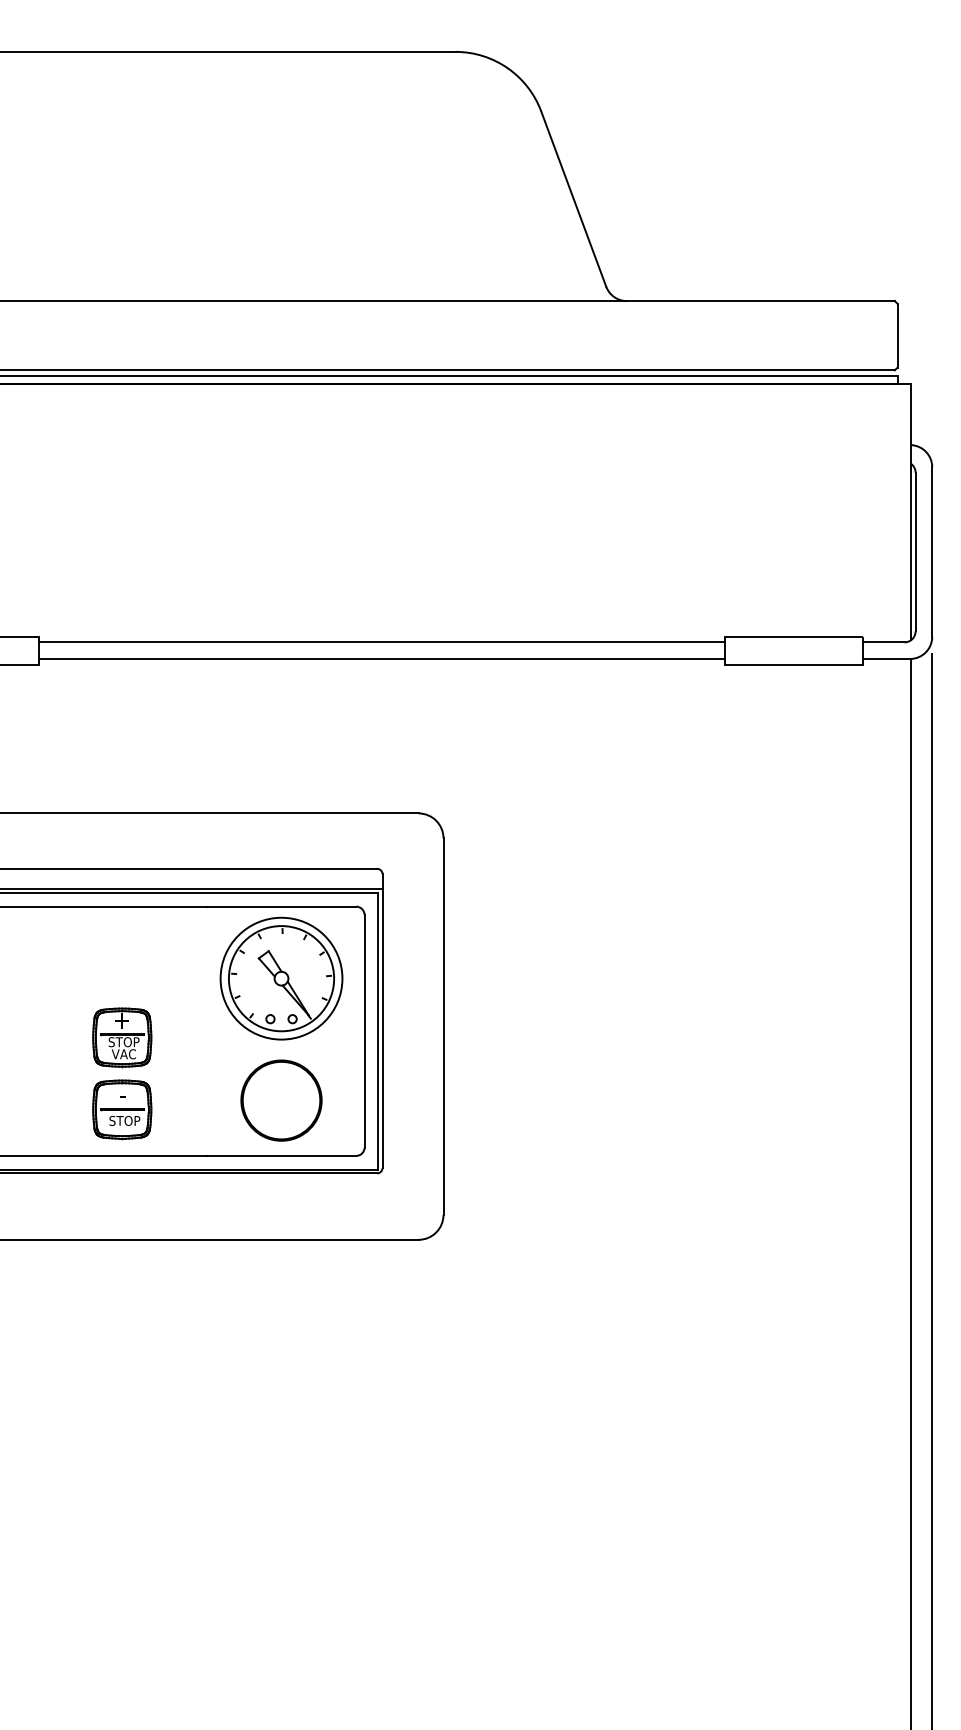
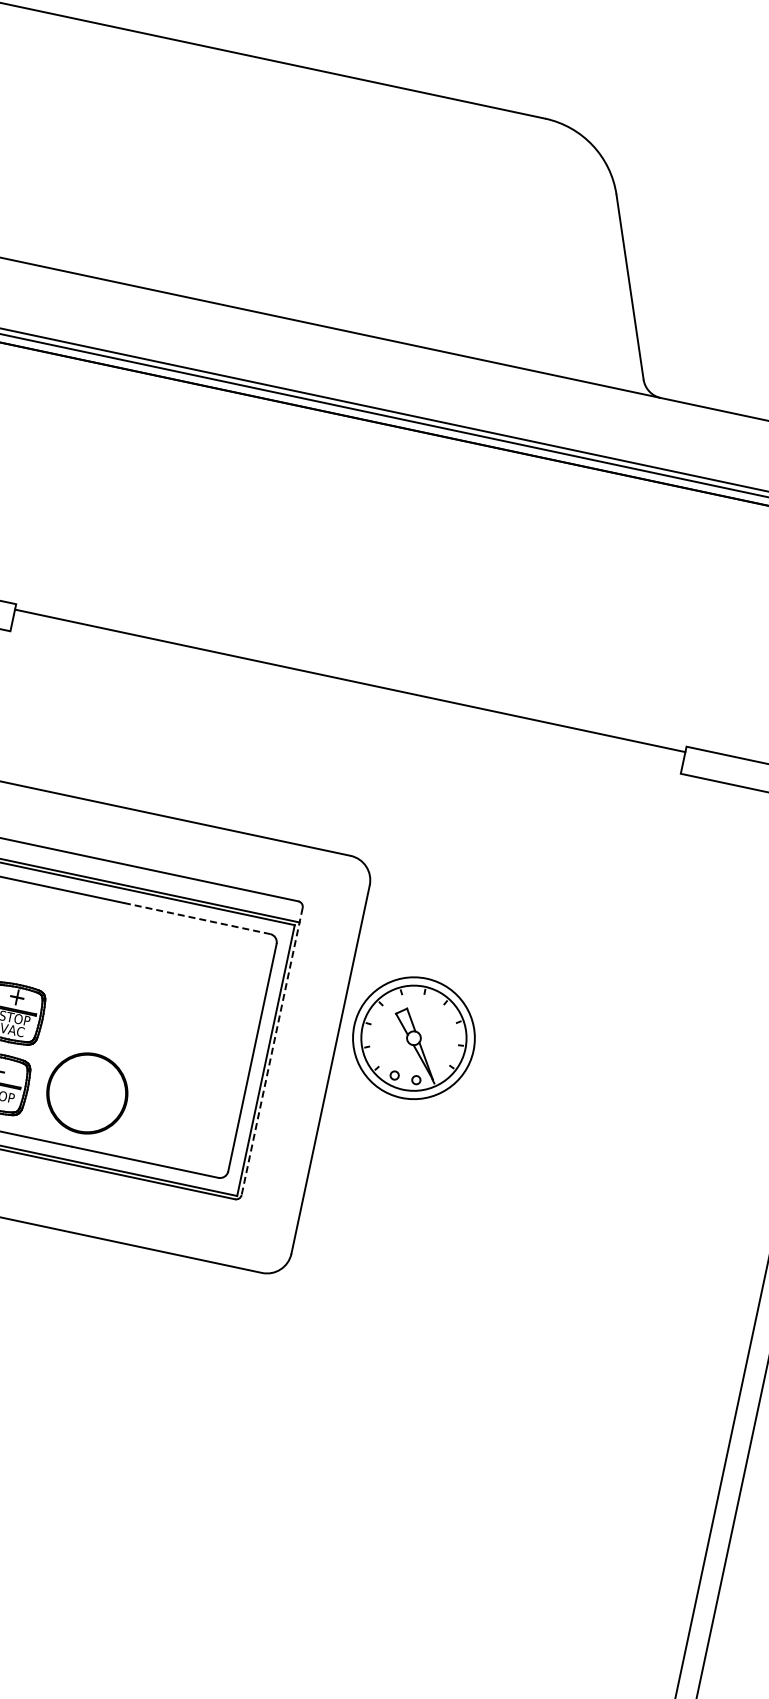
line: (381, 658) -> (346, 696), removed
line: (281, 906) -> (197, 918), solid -> dashed
part: (281, 978) -> (413, 1038), moved
line: (382, 1021) -> (272, 1051), solid -> dashed
circle: (281, 1100) -> (87, 1093), moved

